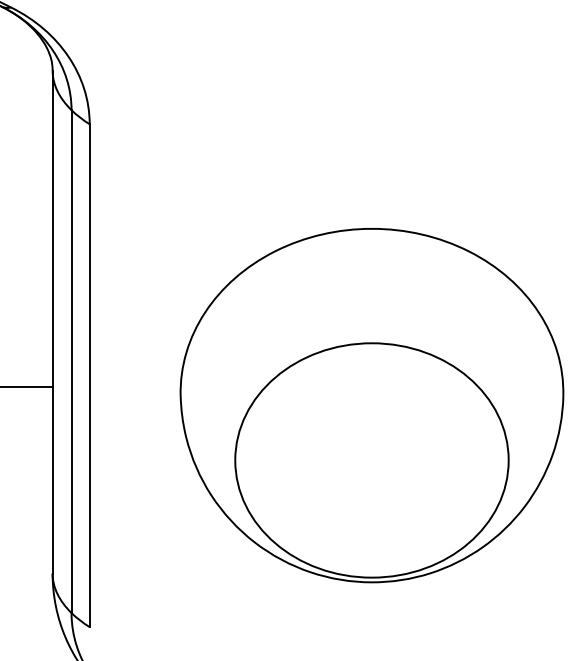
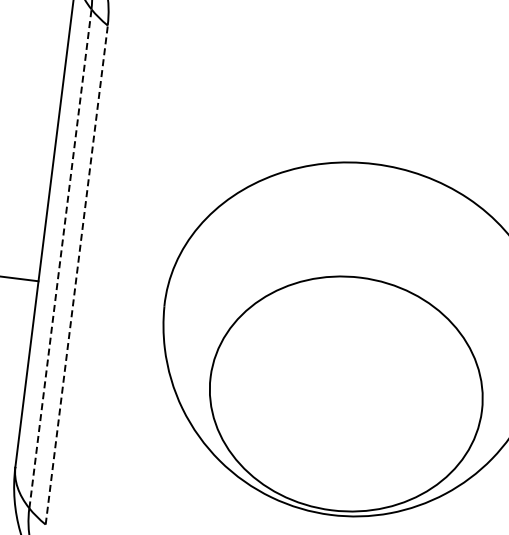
line: (71, 361) -> (60, 258), solid -> dashed
line: (89, 375) -> (76, 274), solid -> dashed

